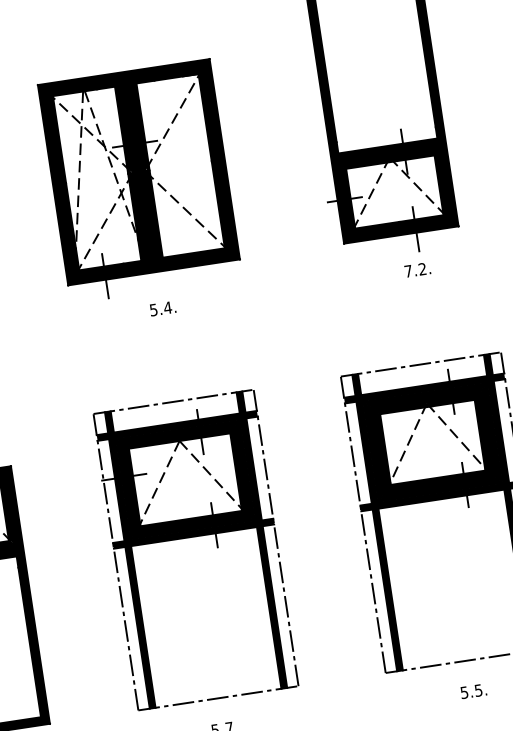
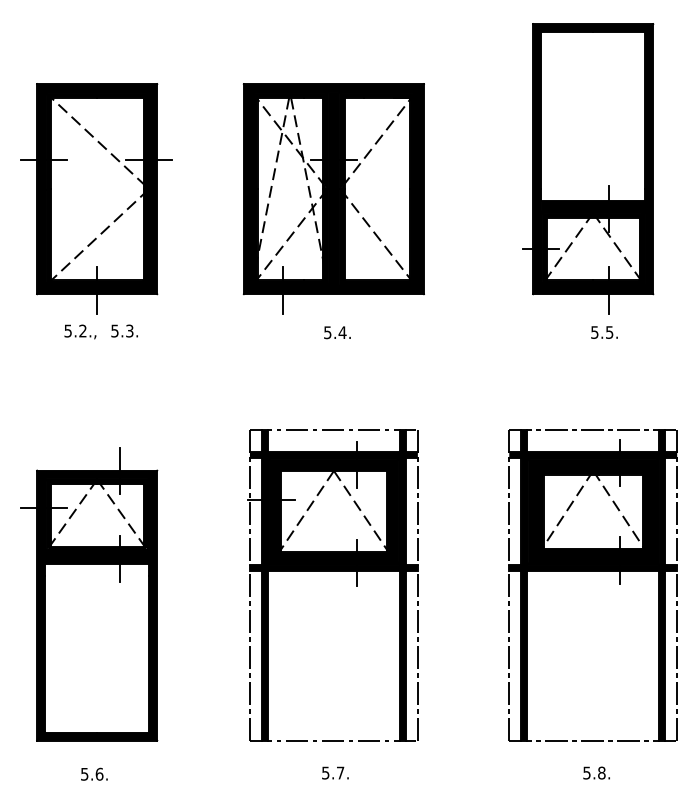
text: (415, 270) -> (602, 332), 7.2. -> 5.5.
text: (478, 690) -> (601, 772), 5.5. -> 5.8.

